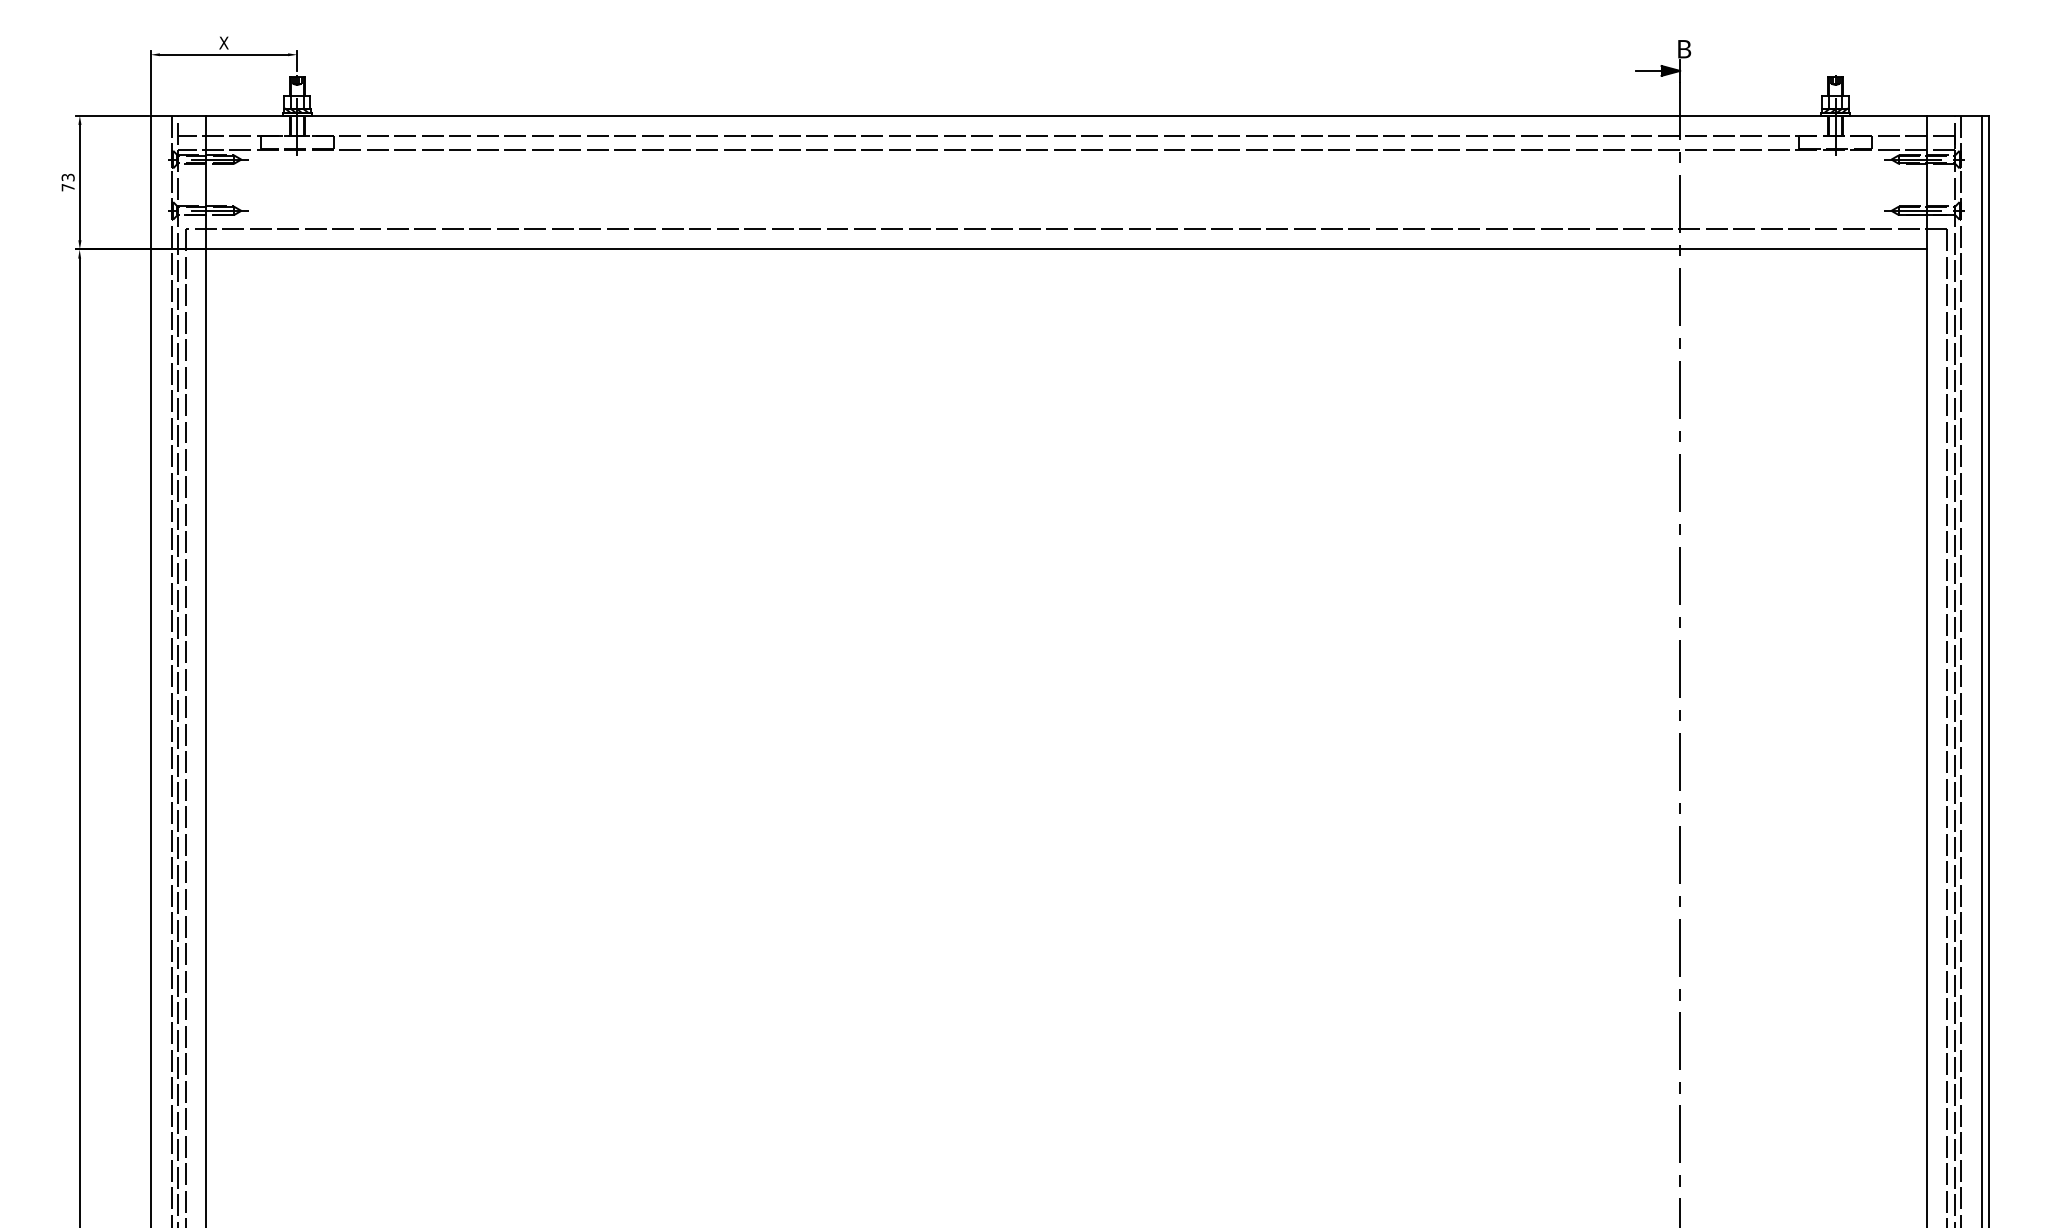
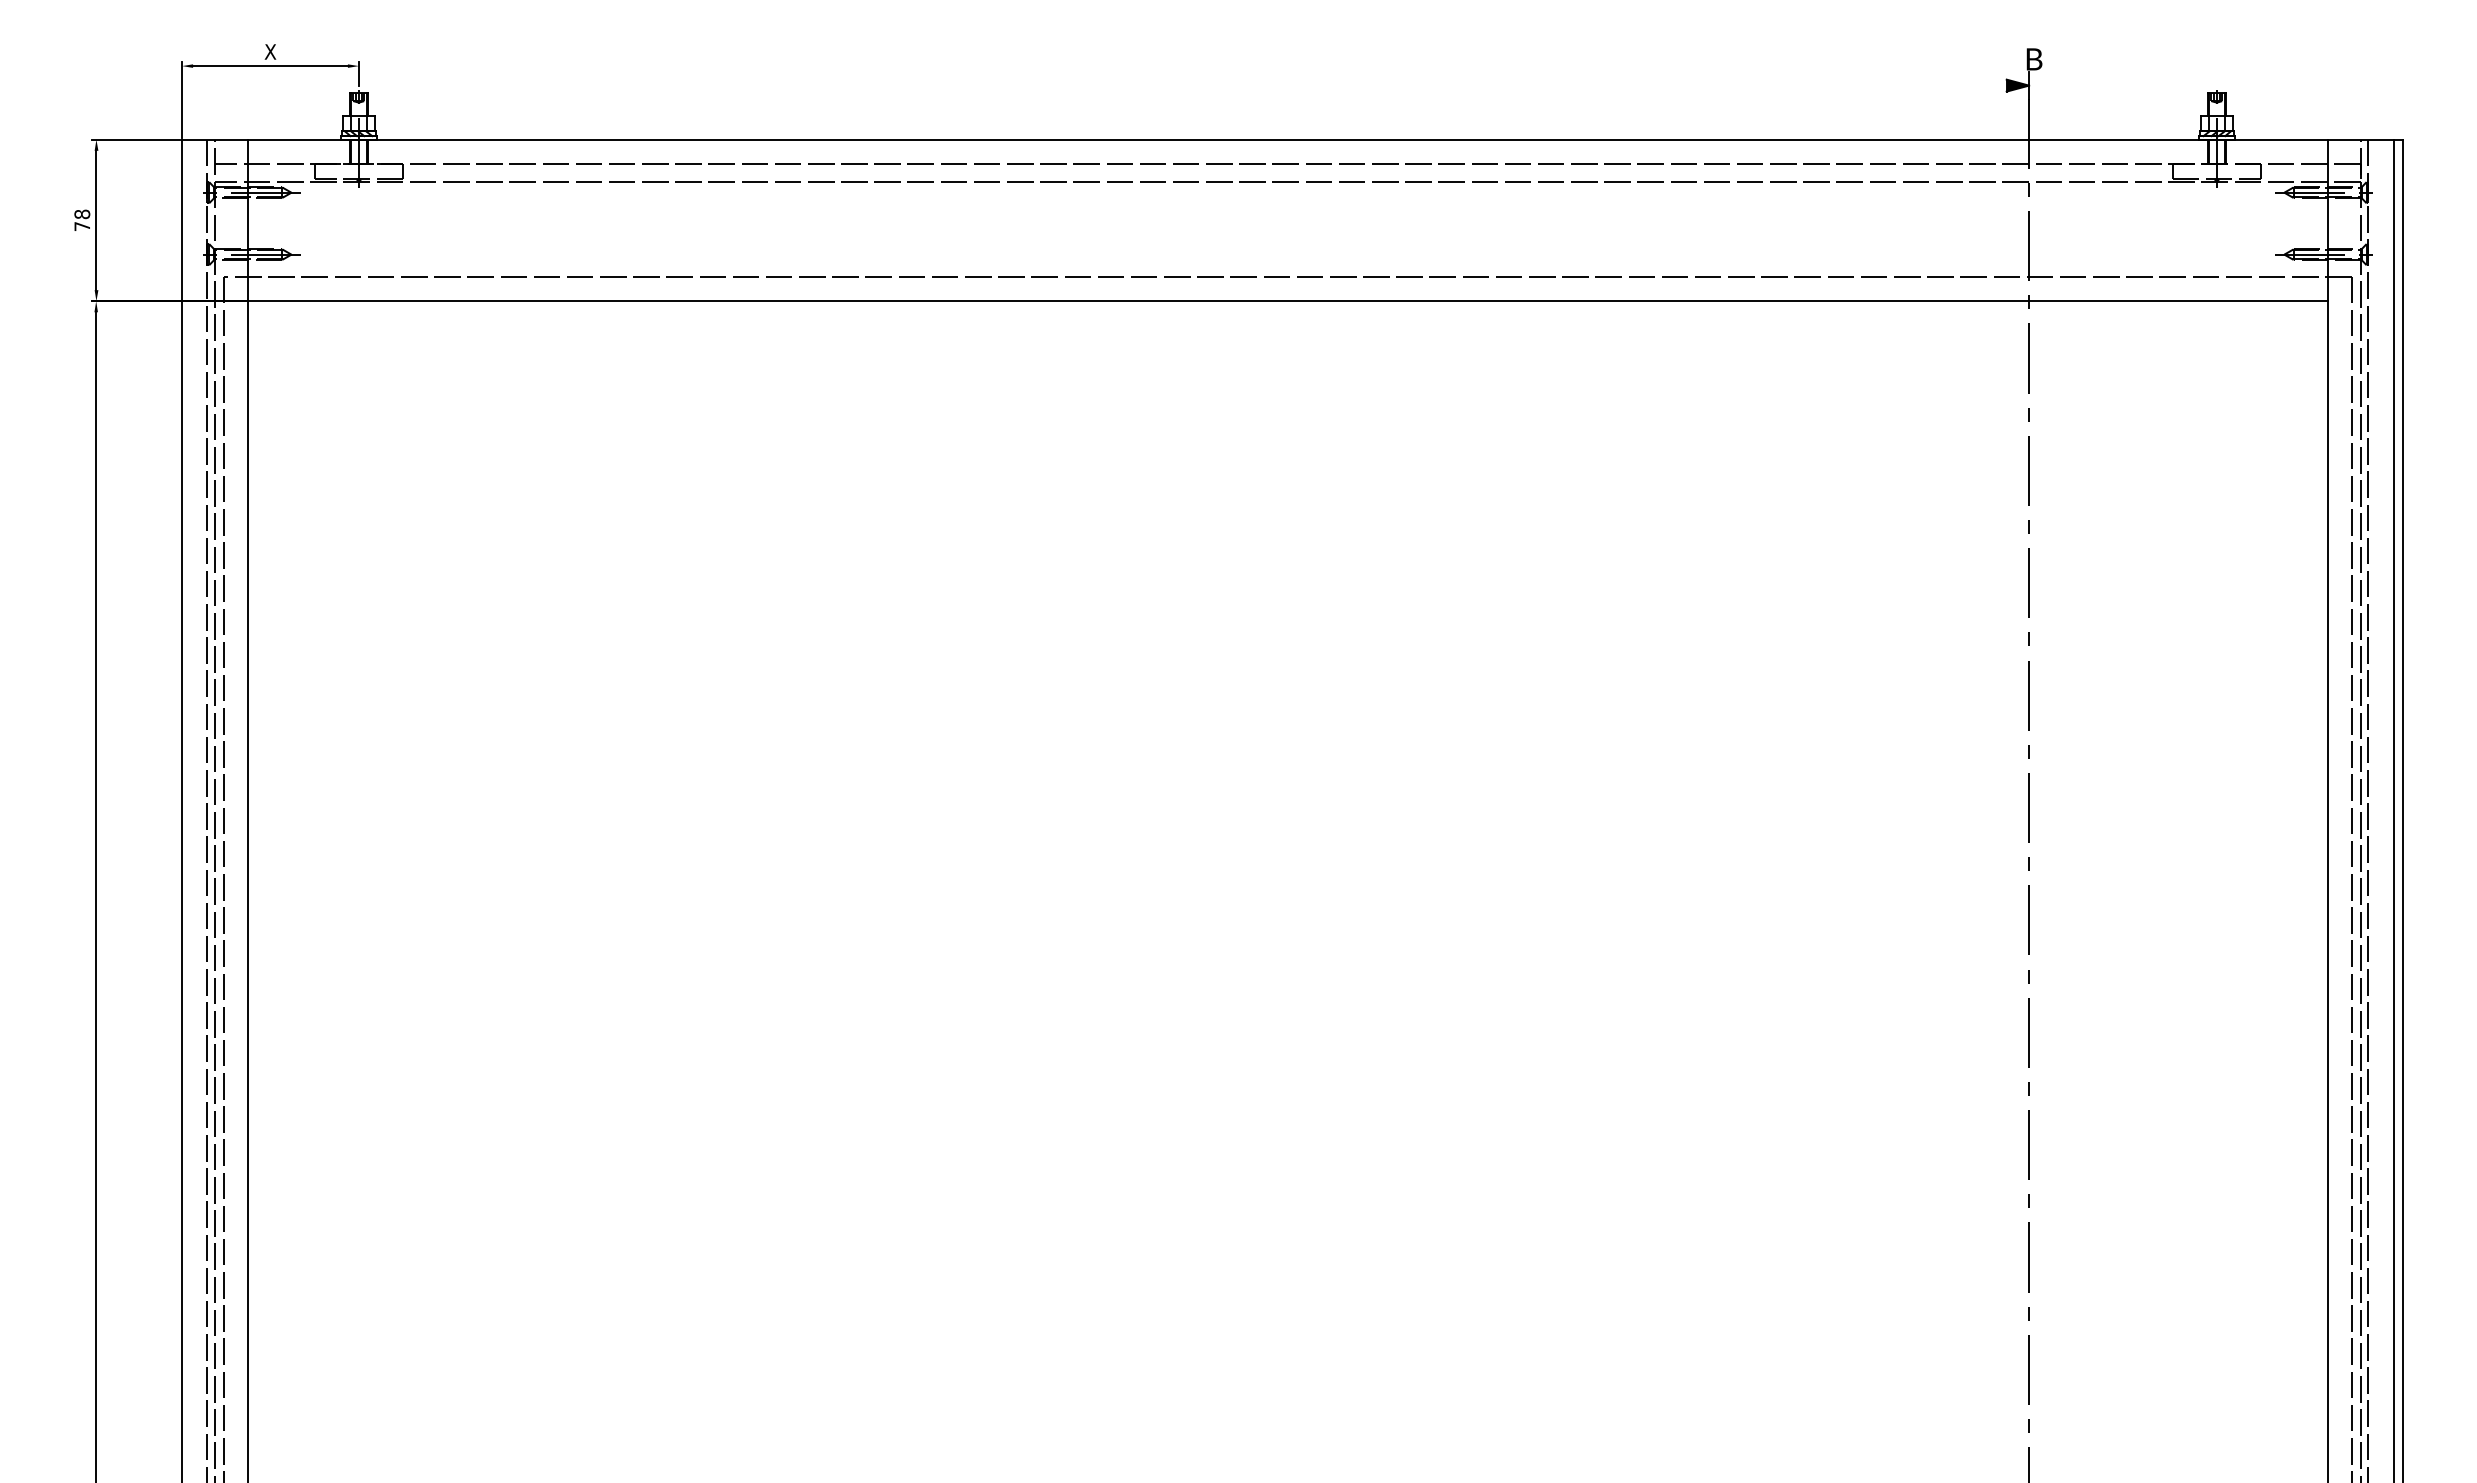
line: (1648, 70) -> (1990, 85), removed
text: (68, 177) -> (82, 214), 73 -> 78

